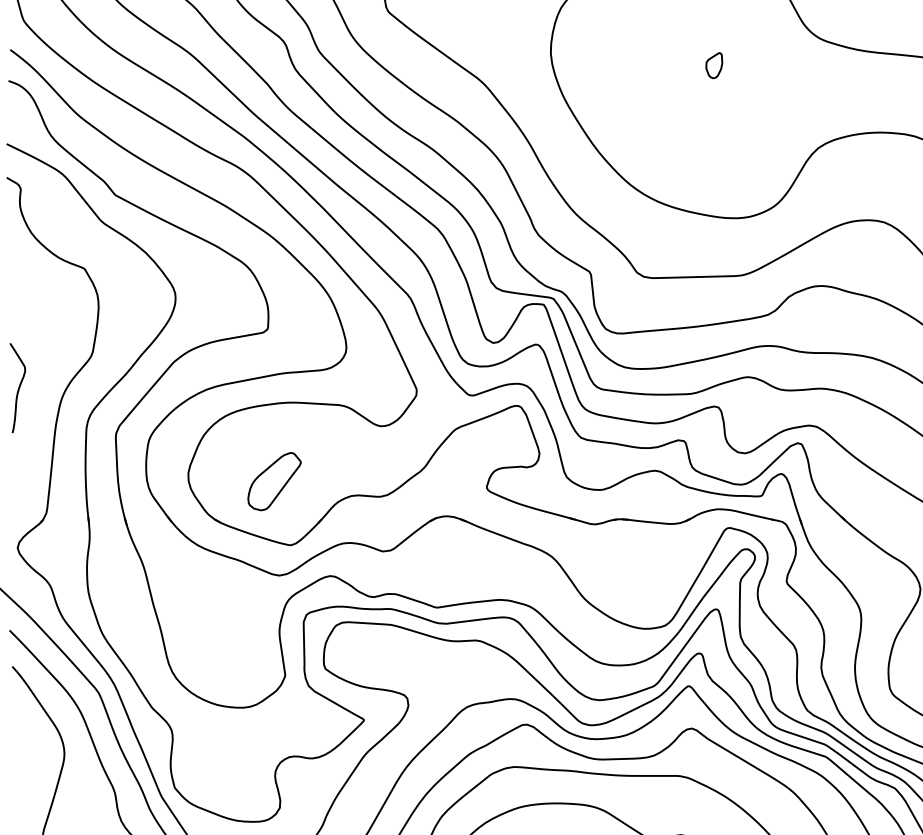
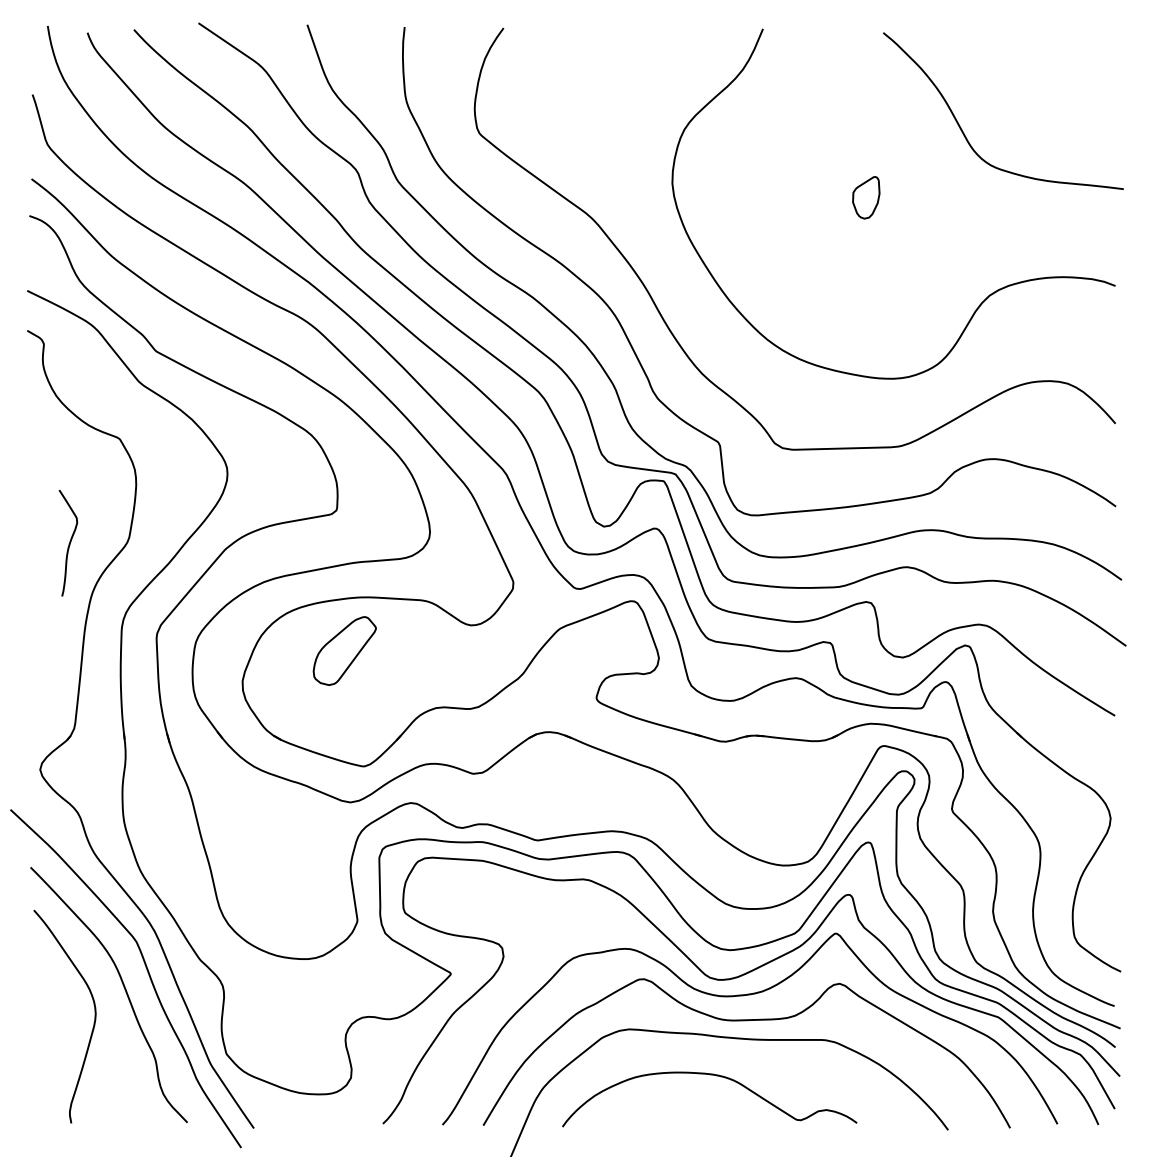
part: (713, 65) -> (865, 197), size x1.4
curve: (17, 388) -> (68, 543), moved
part: (274, 481) -> (344, 650), moved

